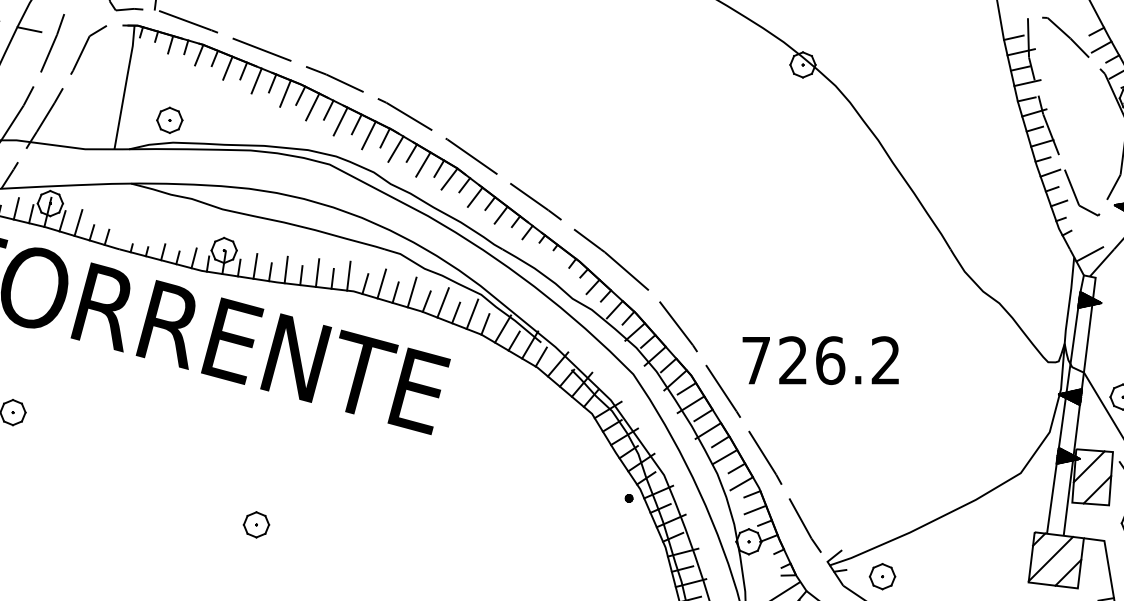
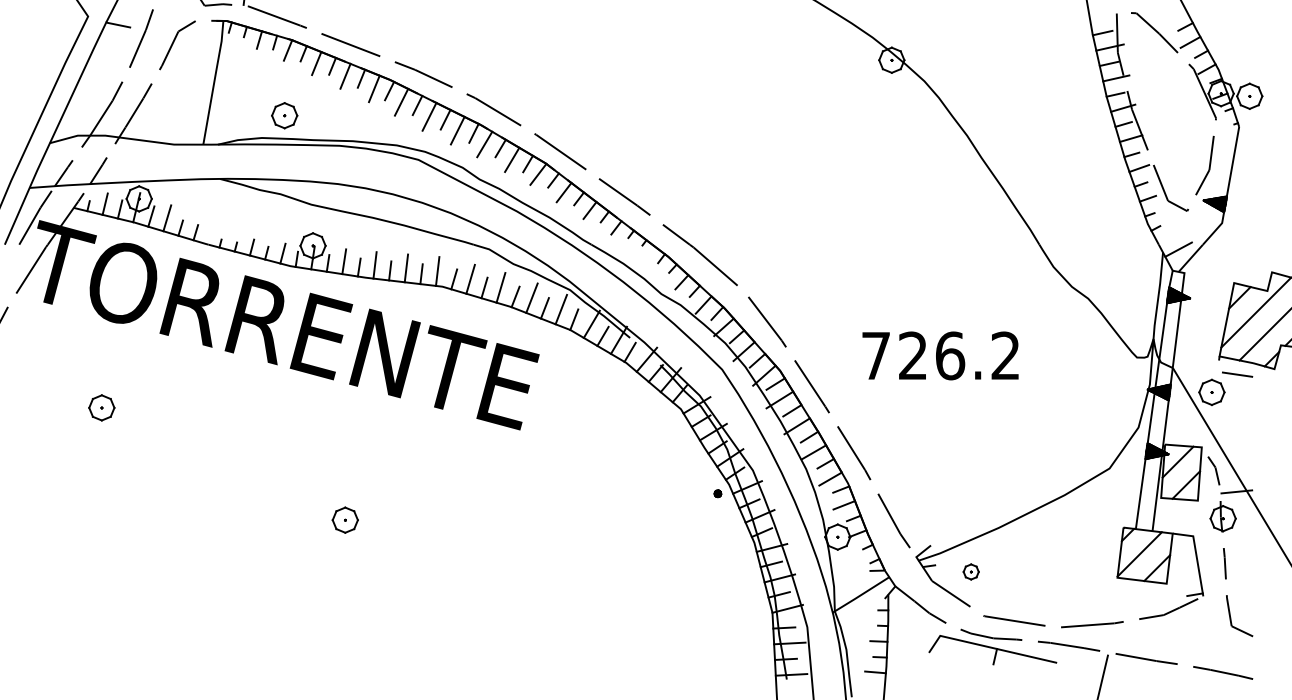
part: (169, 120) -> (284, 115), moved
text: (820, 360) -> (940, 355), moved
part: (881, 576) -> (970, 571), size x0.6

